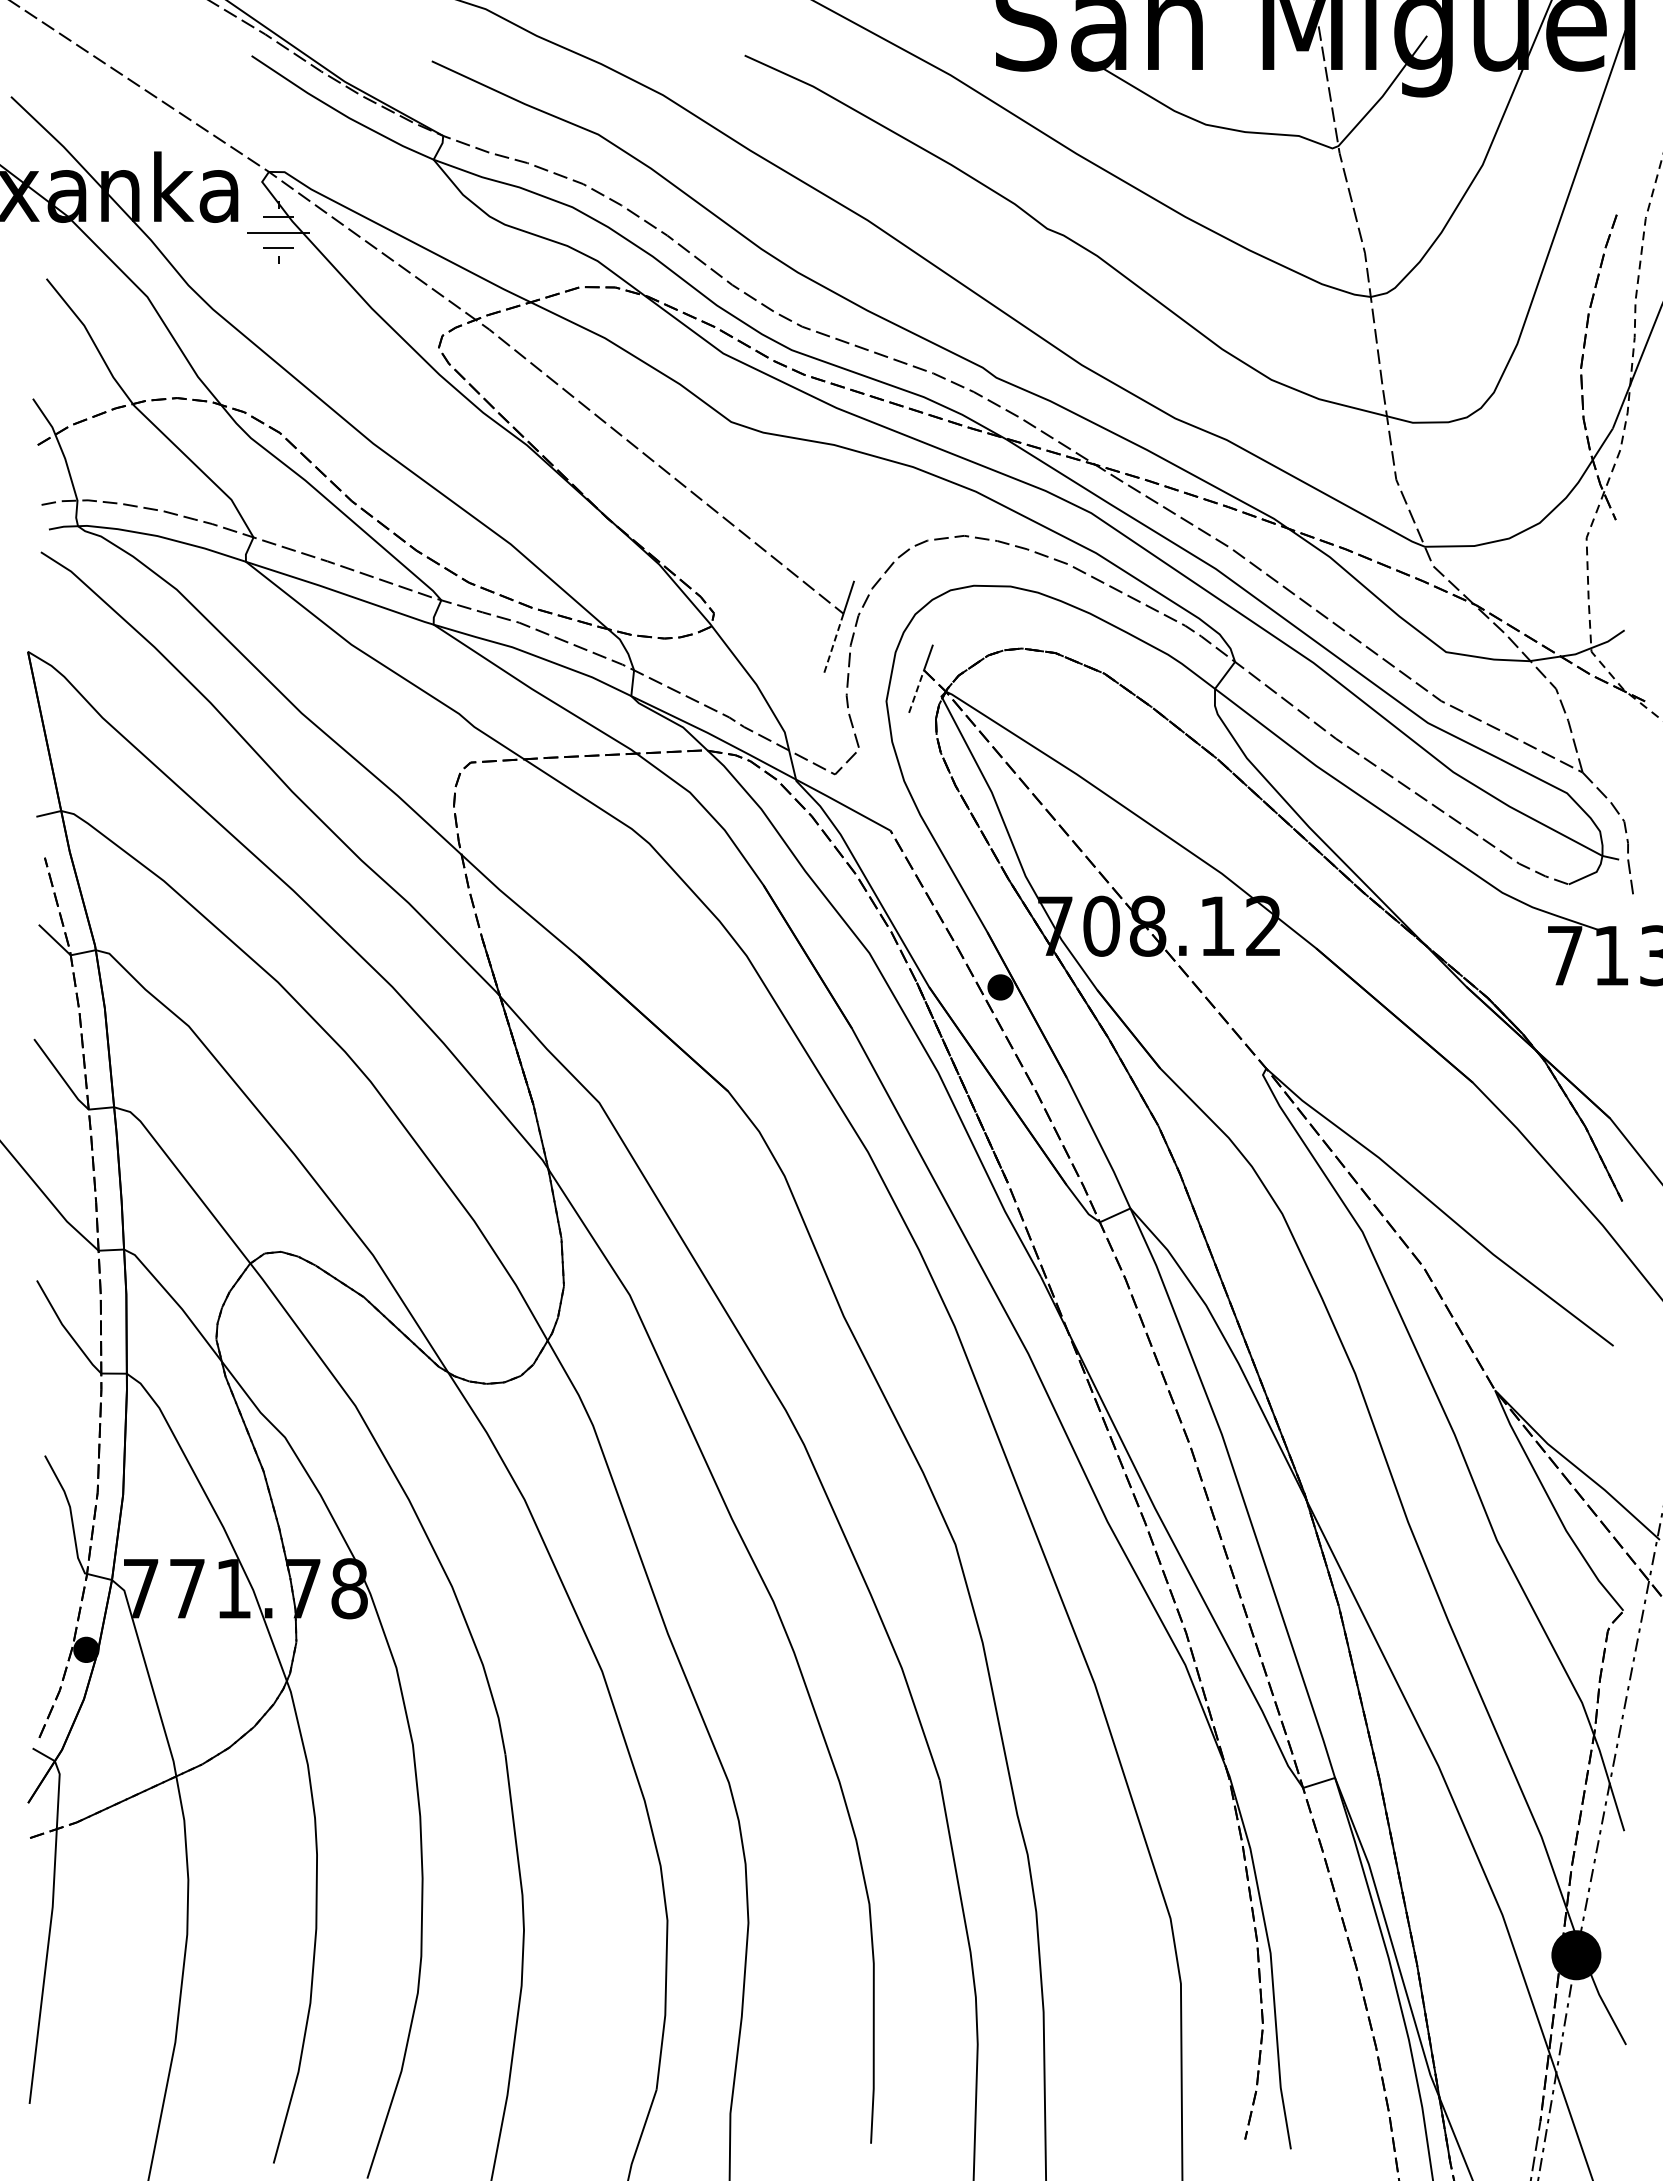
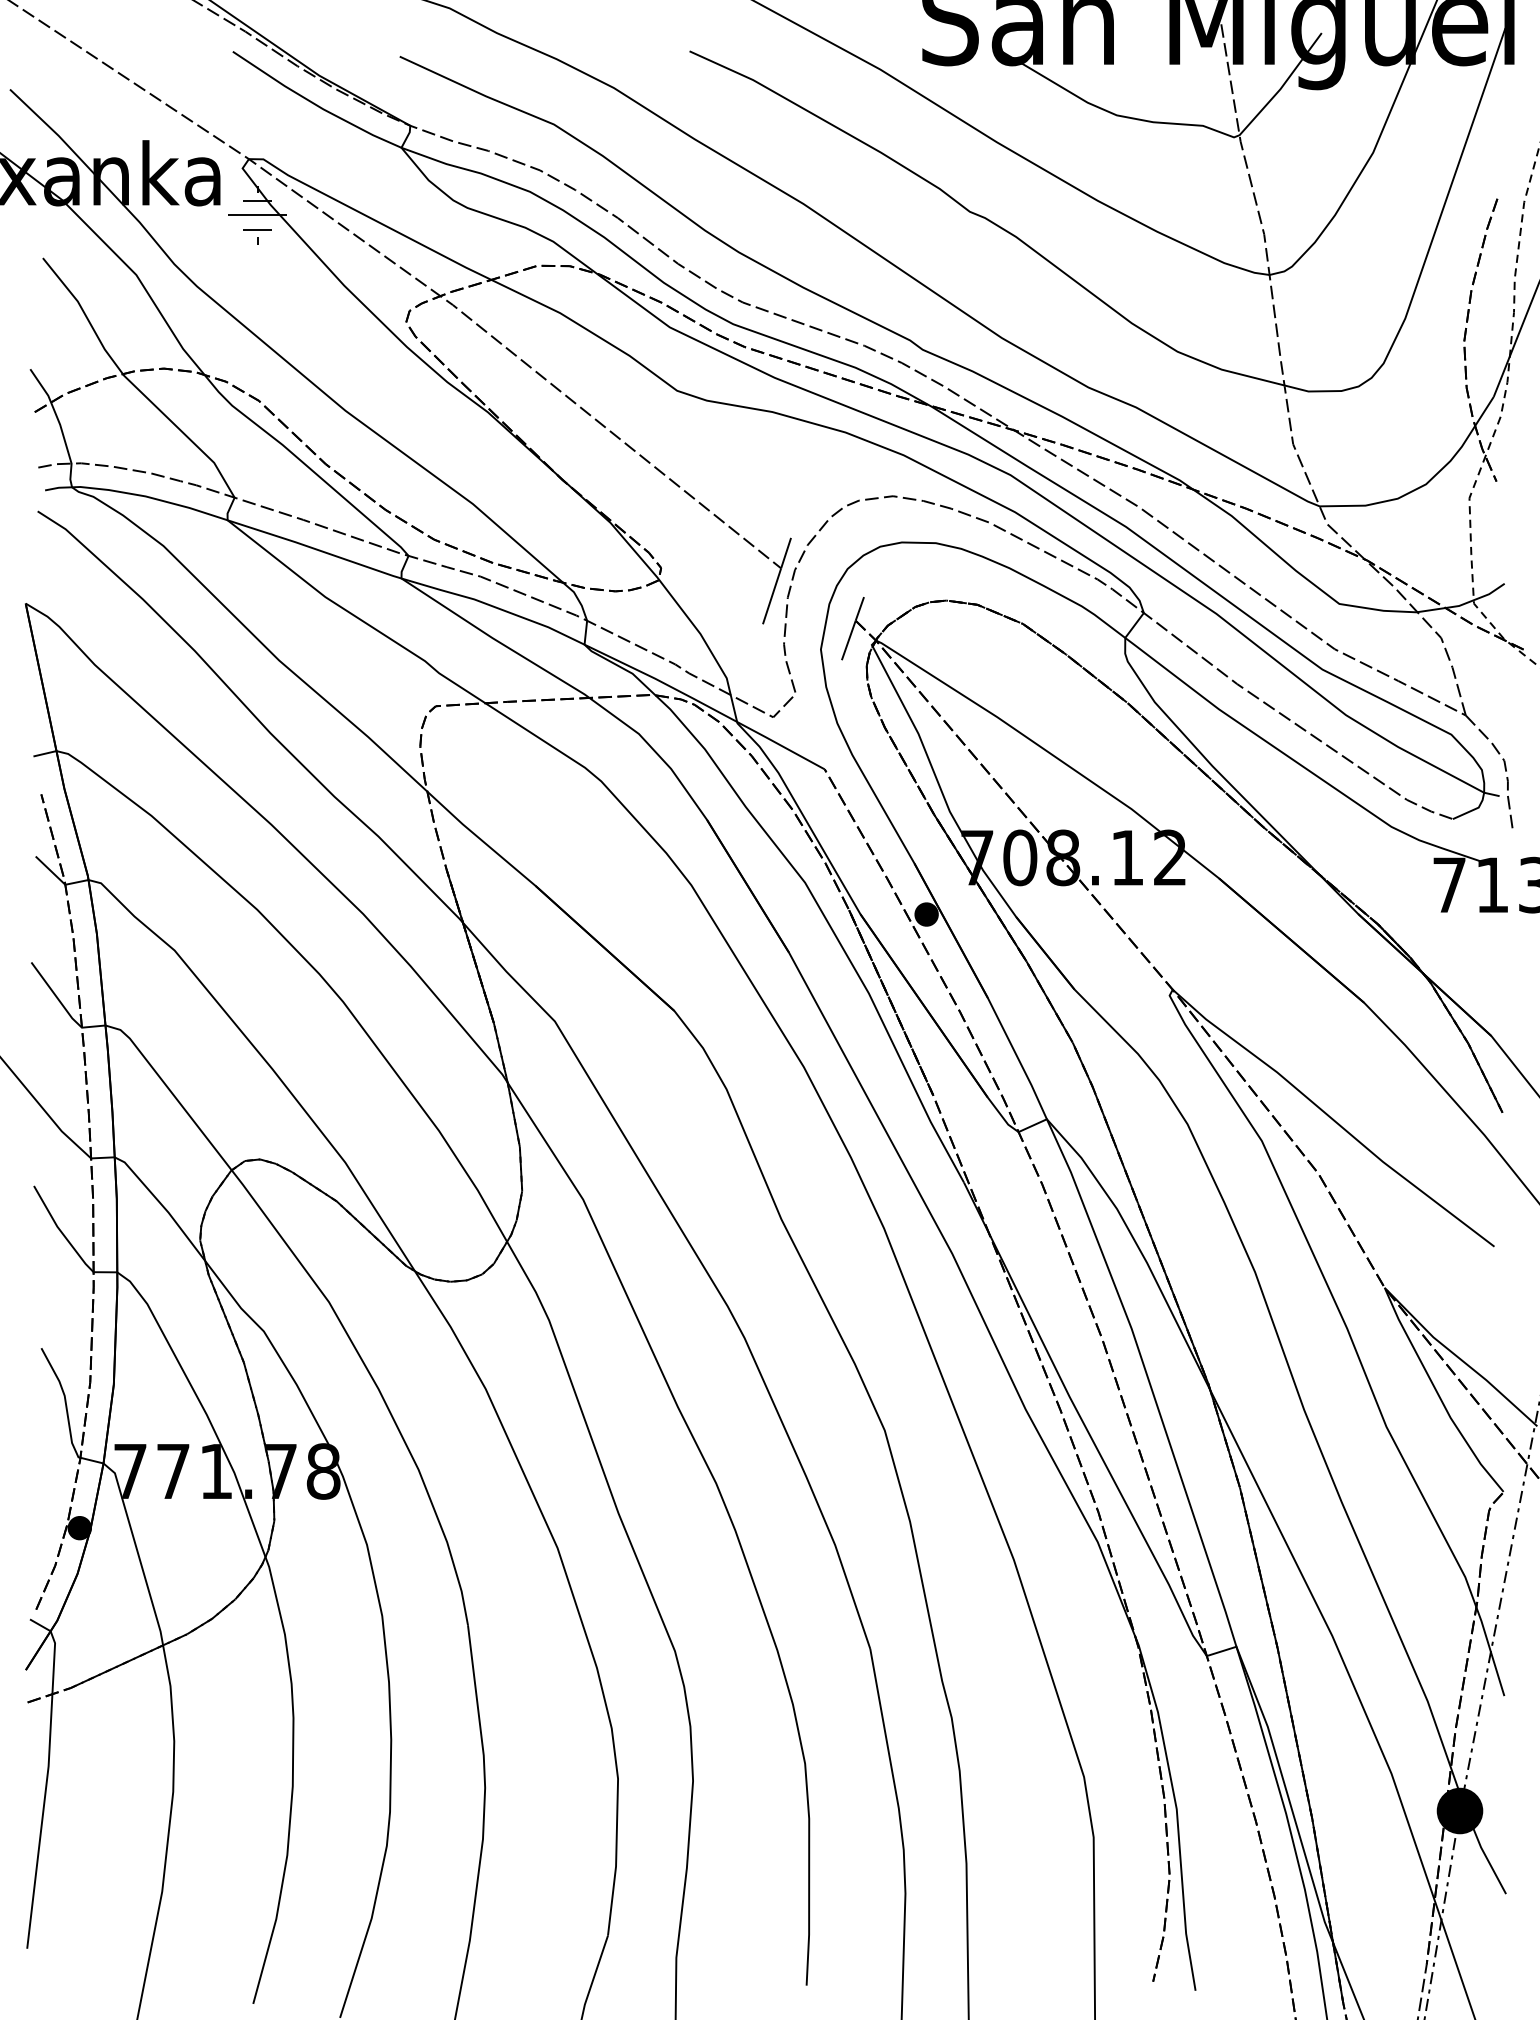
line: (833, 643) -> (771, 595), dashed -> solid
line: (916, 691) -> (848, 640), dashed -> solid

